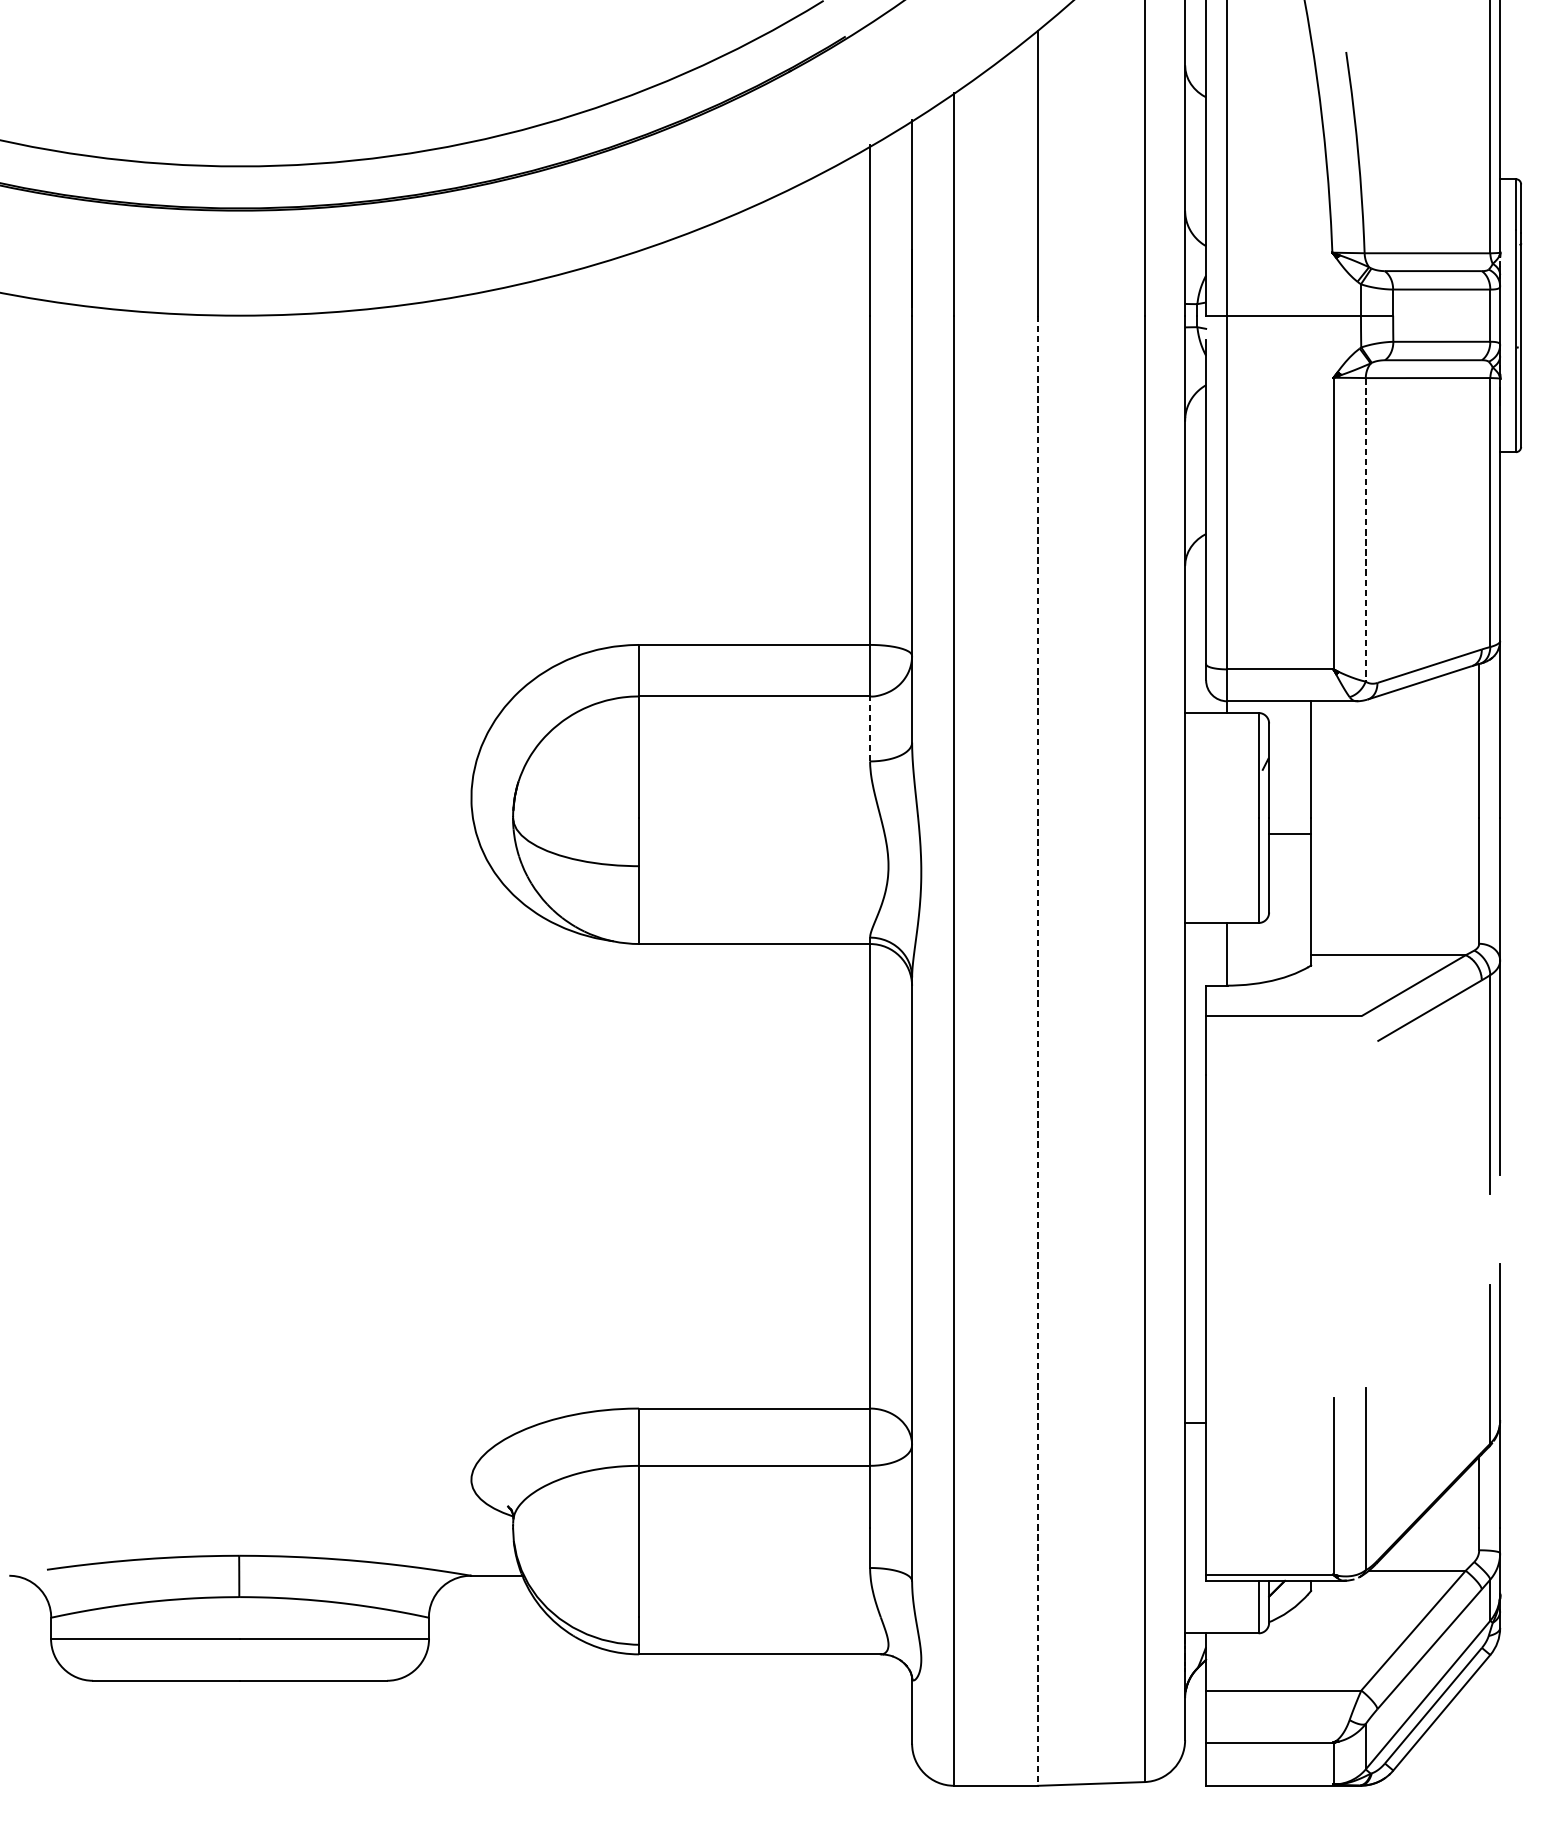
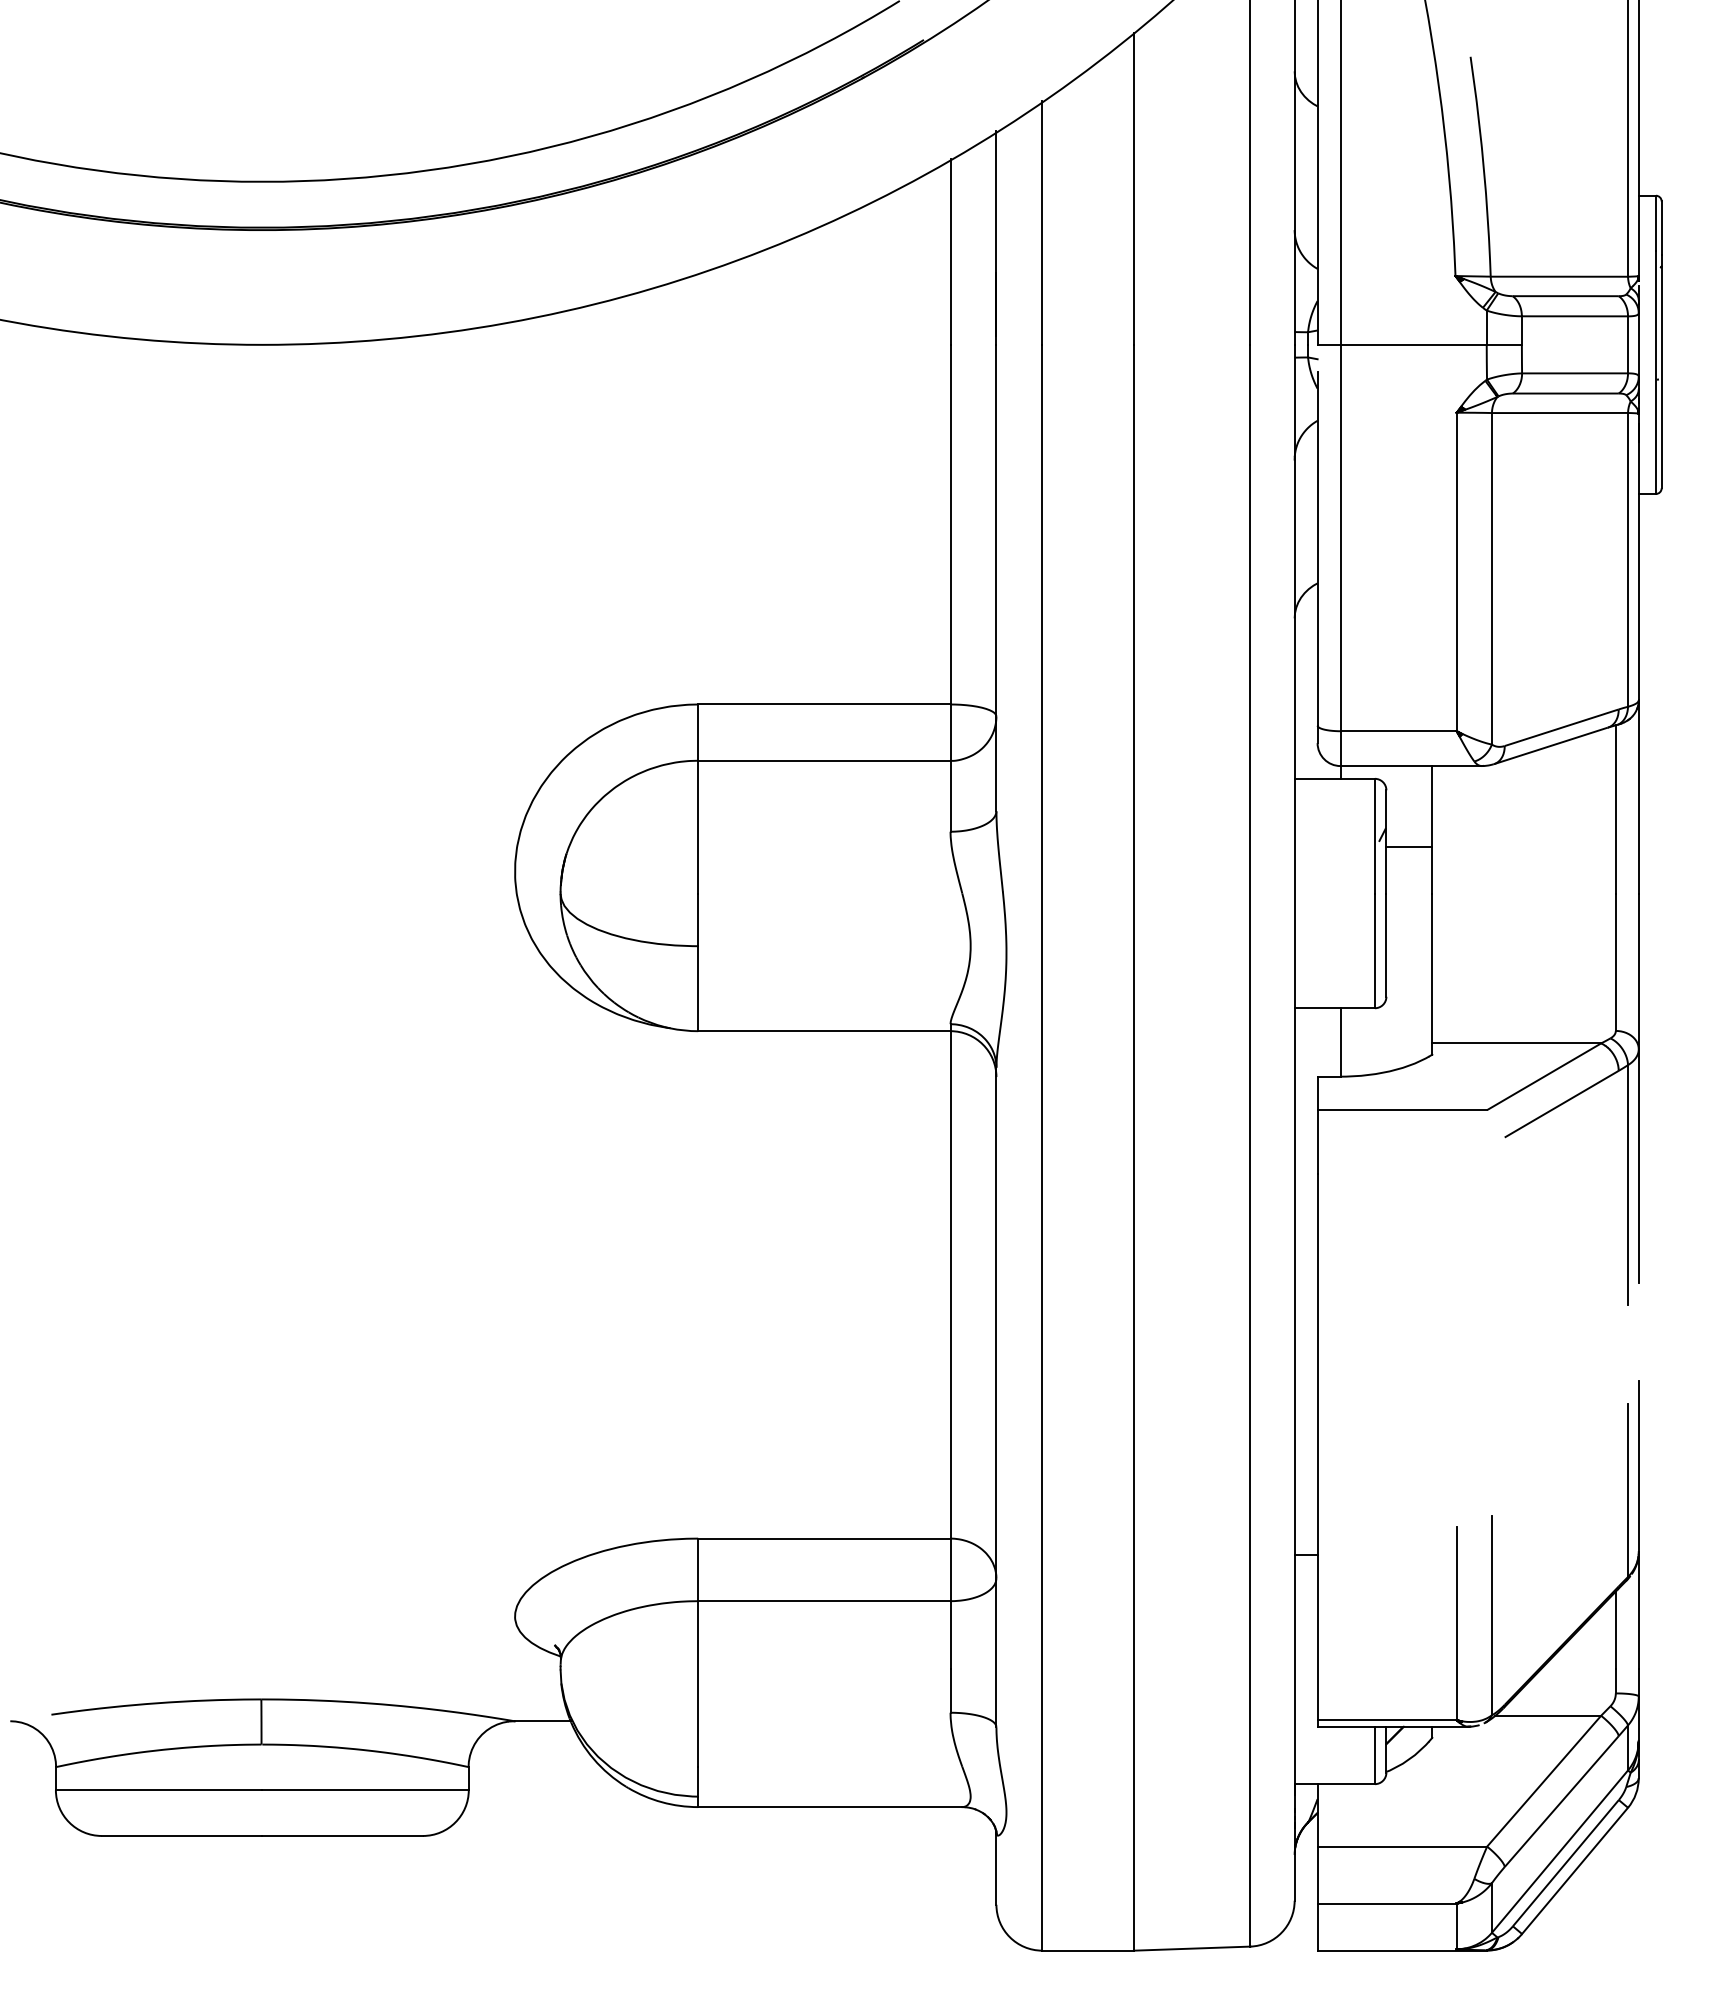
line: (1365, 529) -> (1491, 578), dashed -> solid
line: (870, 728) -> (950, 795), dashed -> solid
line: (1290, 834) -> (1409, 847), moved
line: (1038, 1050) -> (1134, 1147), dashed -> solid

